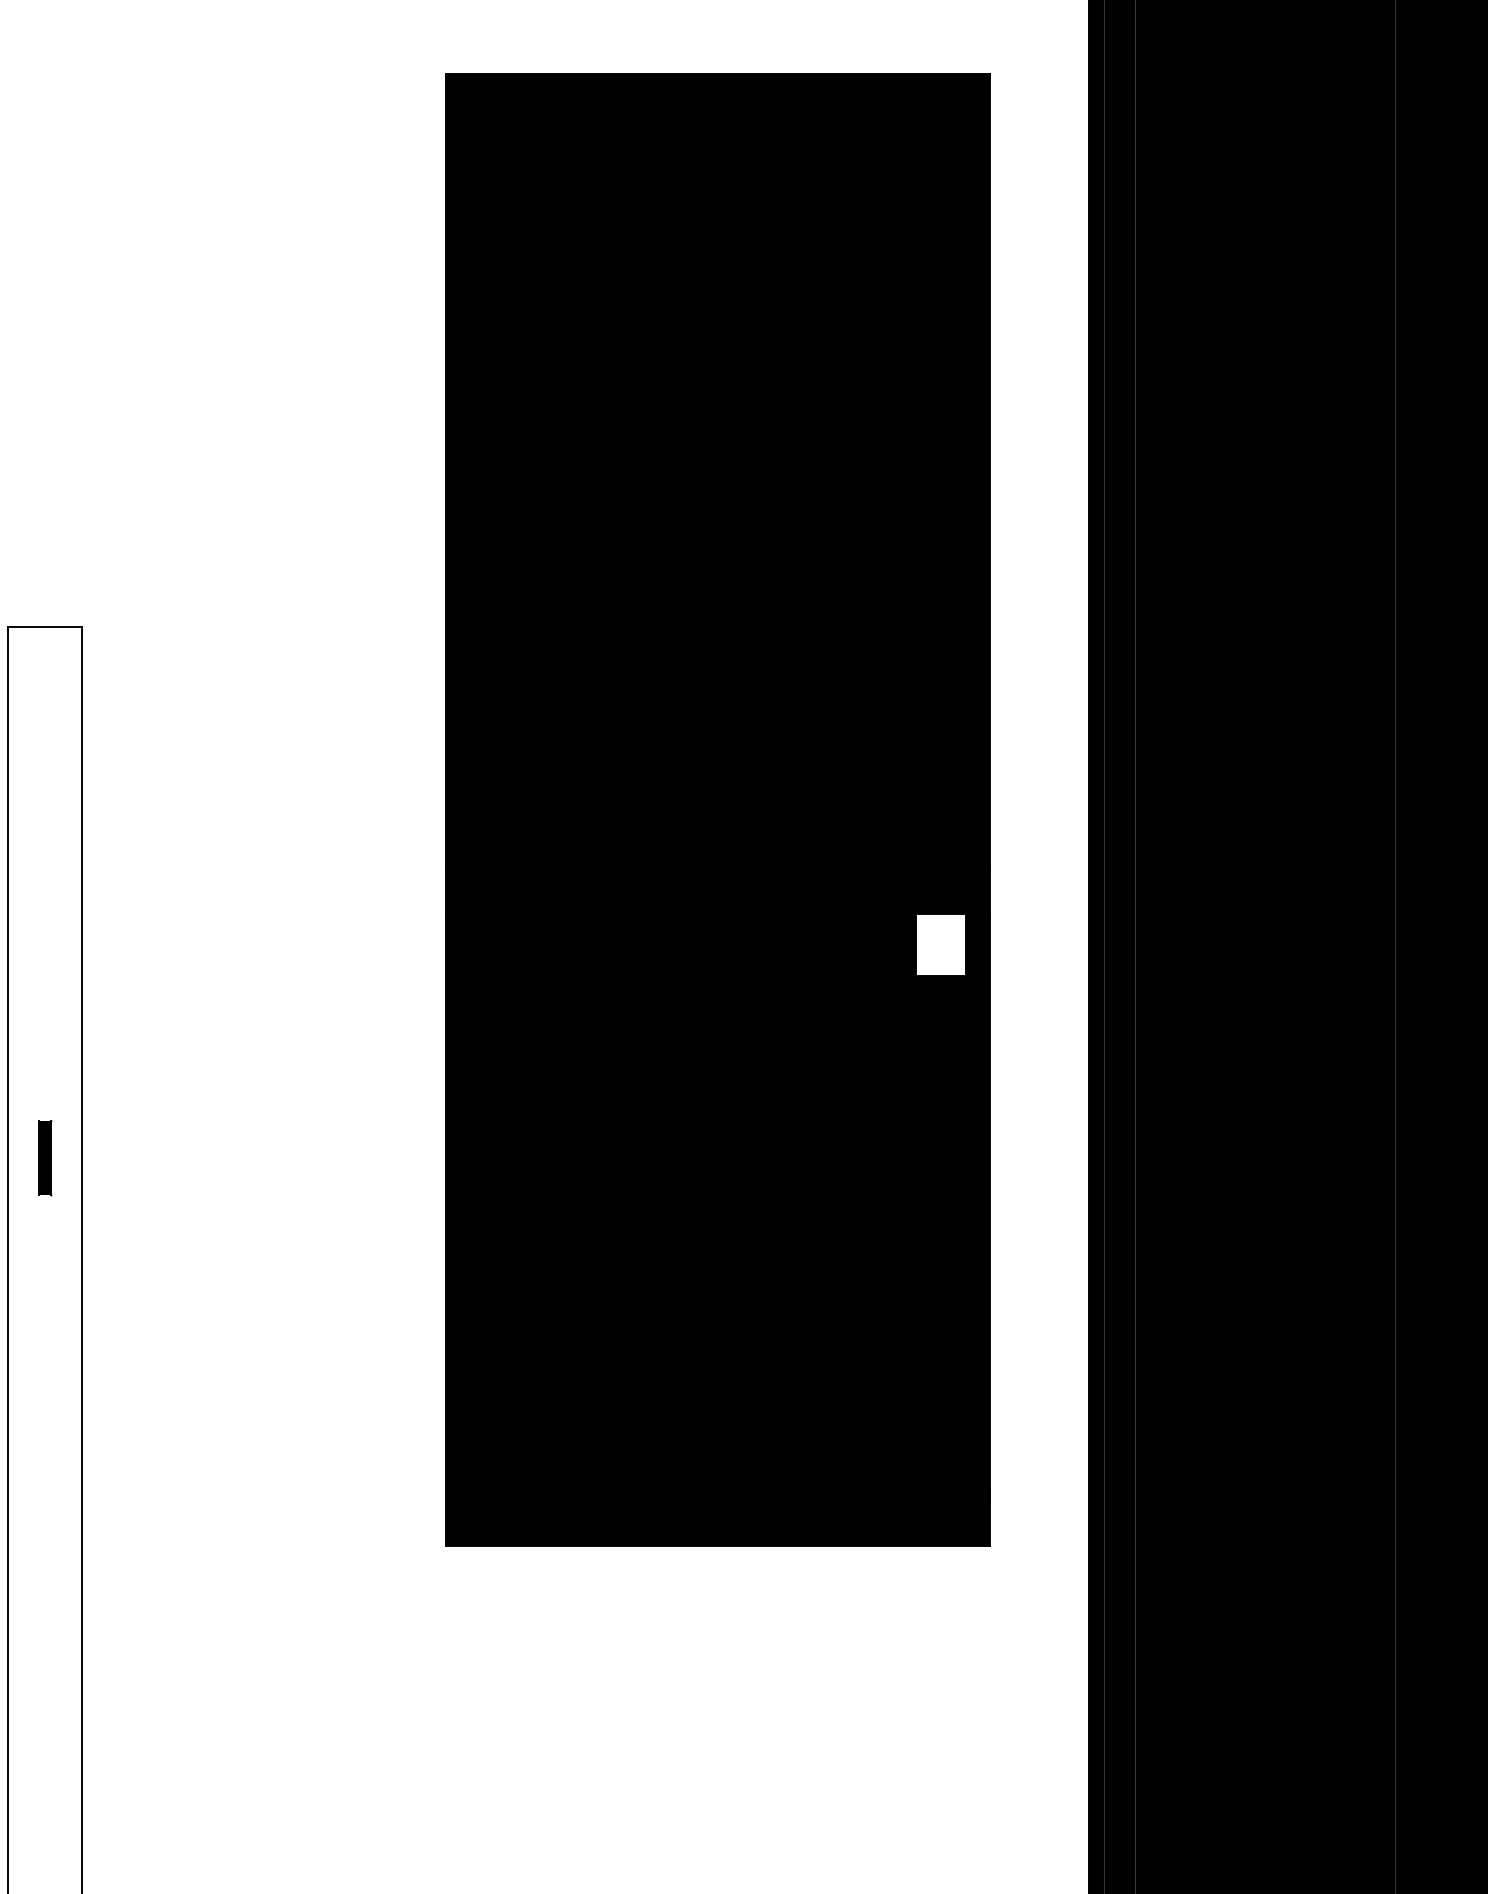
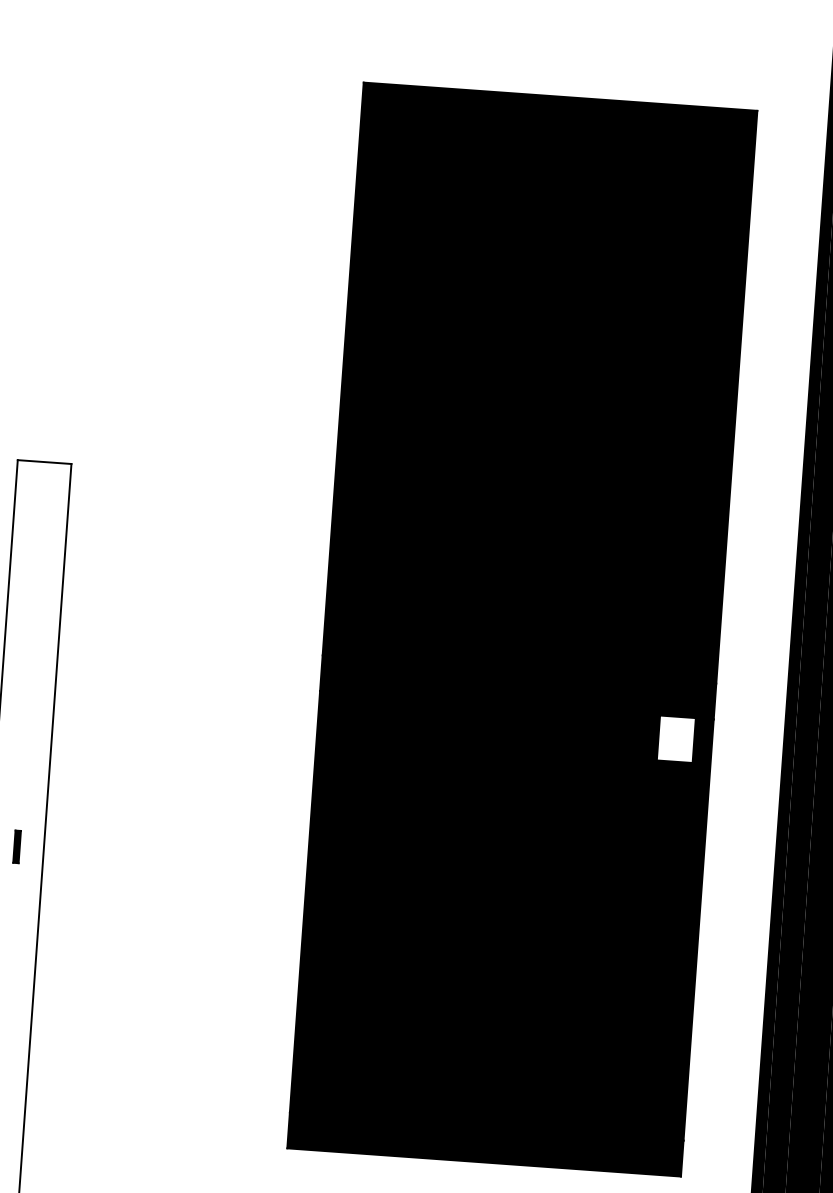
part: (45, 1158) -> (17, 847), size x0.6

